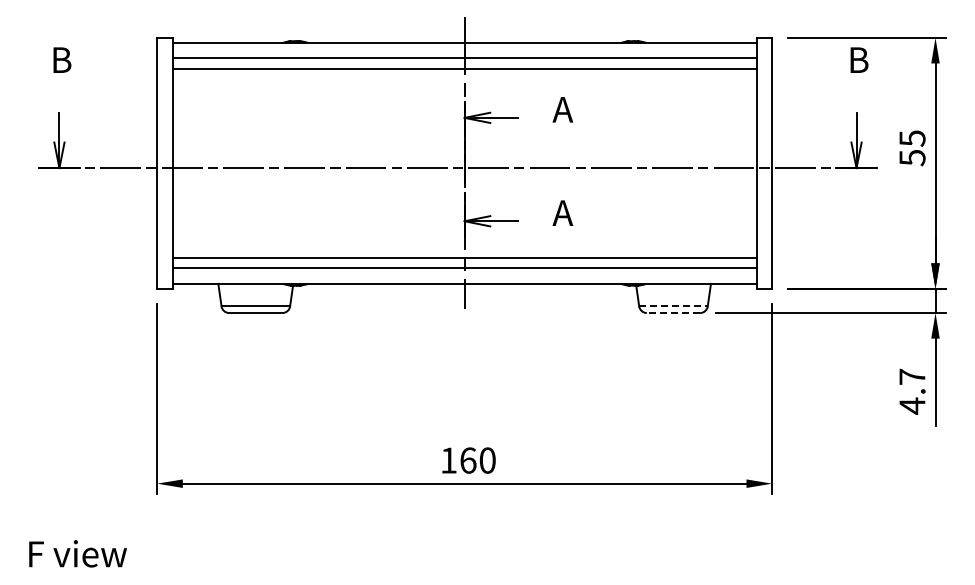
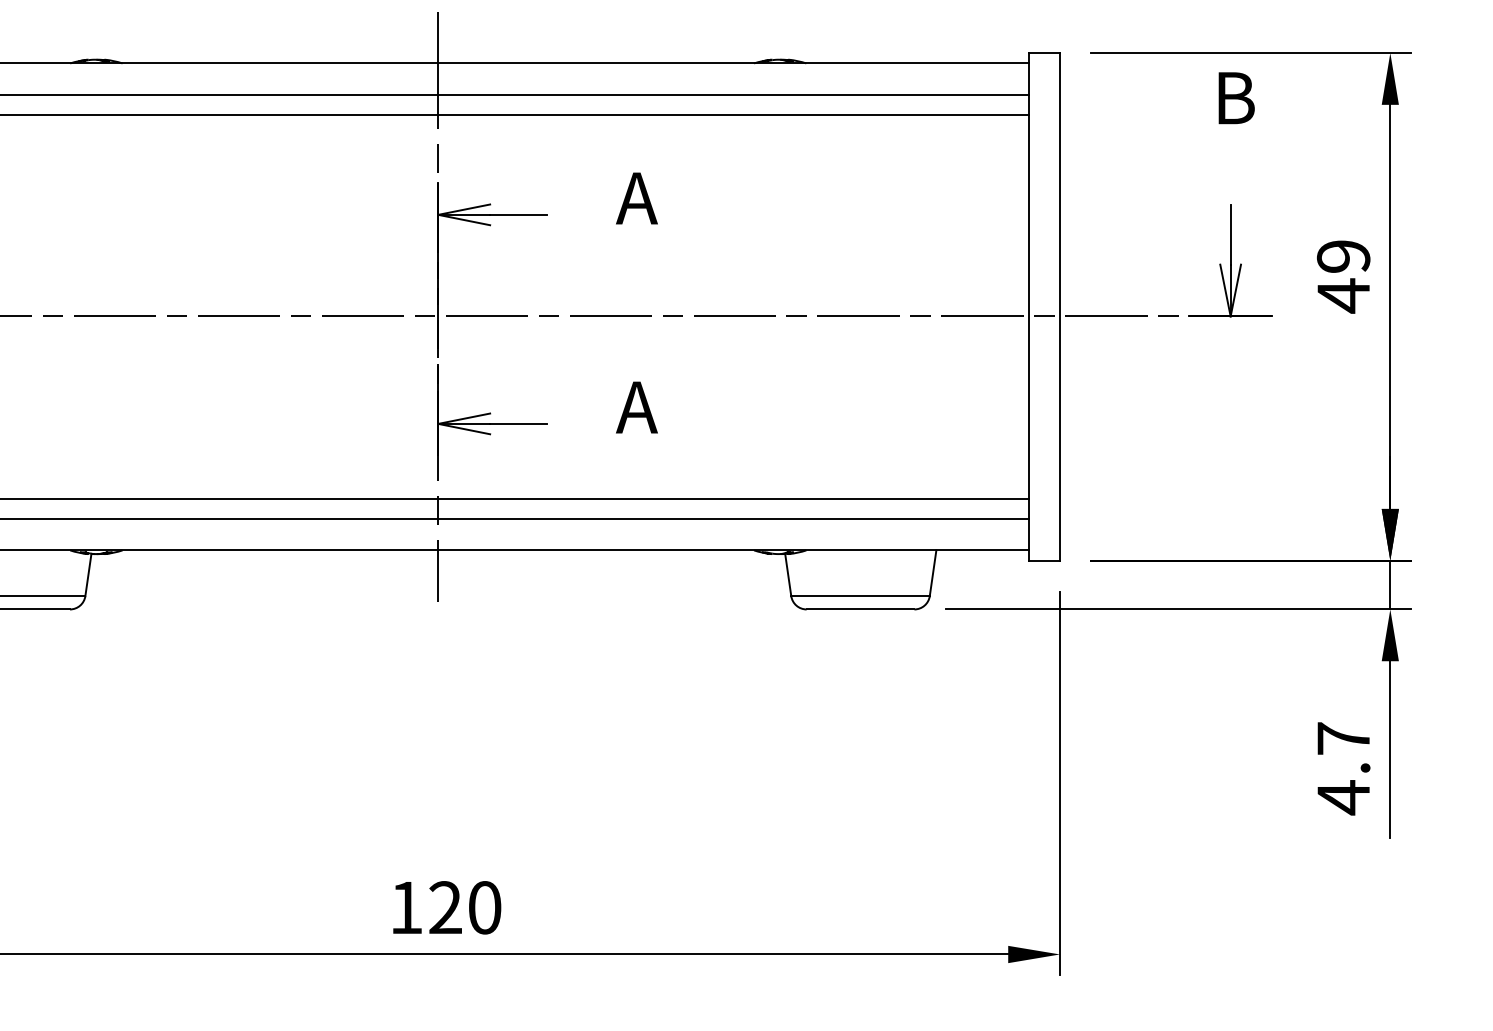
text: (912, 148) -> (1343, 276), 55 -> 49
line: (673, 306) -> (860, 596), dashed -> solid
line: (673, 313) -> (860, 610), dashed -> solid
text: (468, 460) -> (446, 907), 160 -> 120

